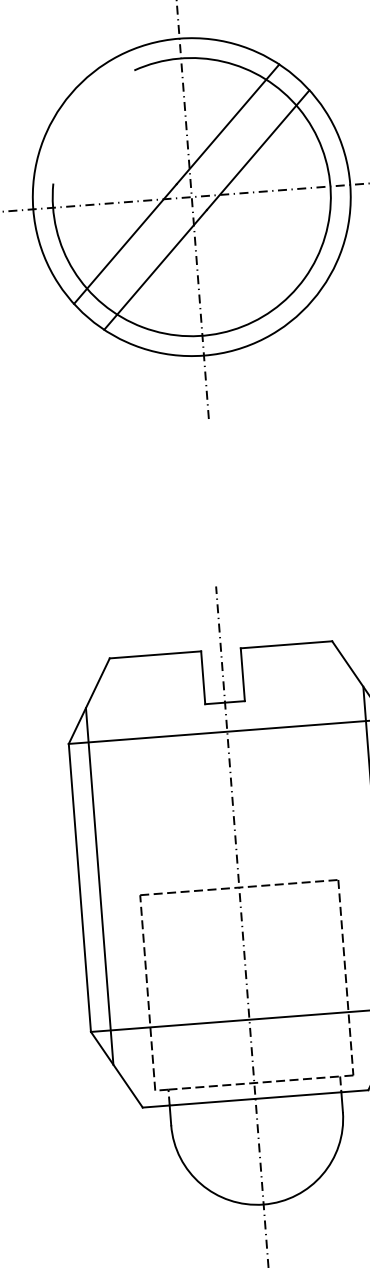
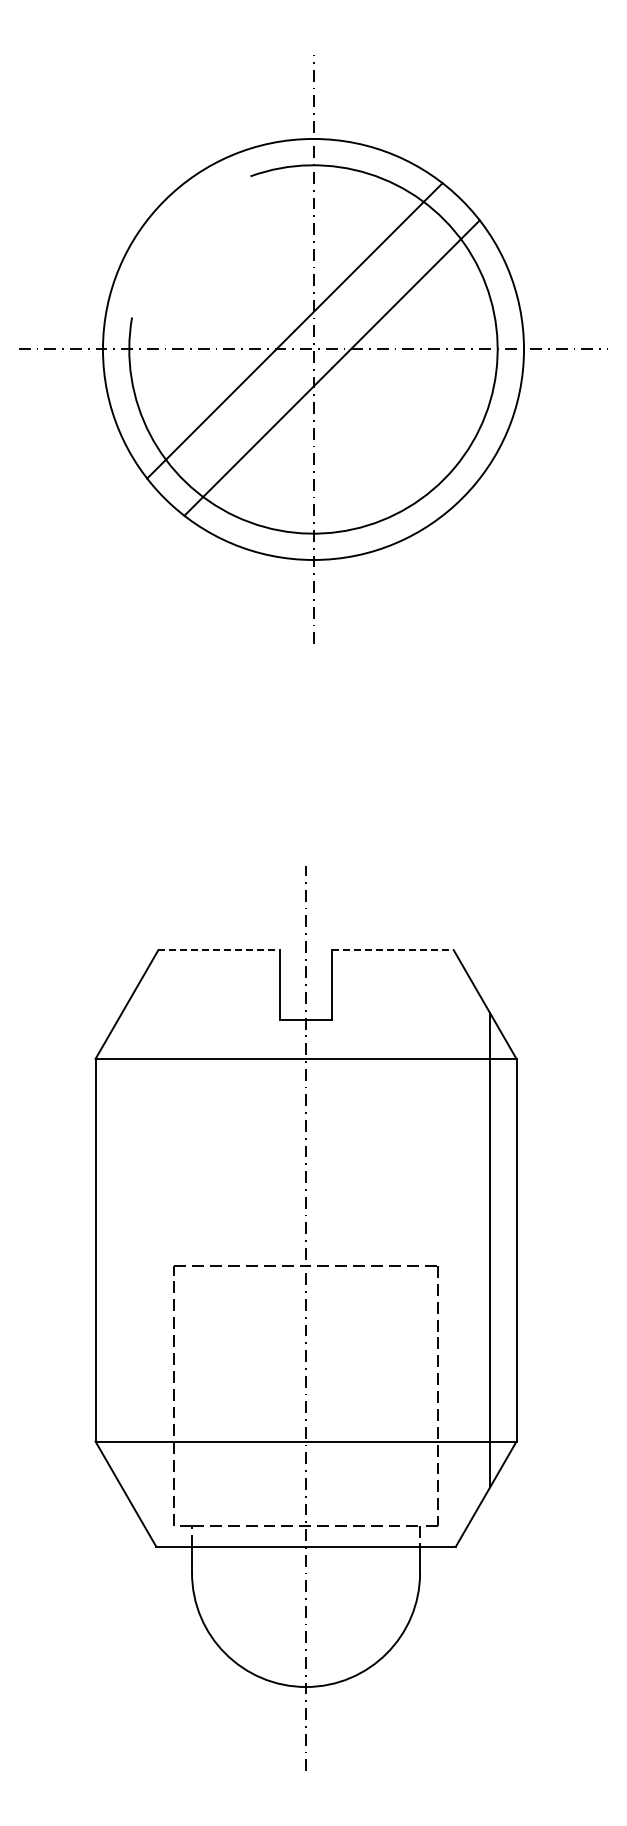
line: (286, 644) -> (393, 950), solid -> dashed
line: (155, 655) -> (219, 950), solid -> dashed
line: (99, 886) -> (121, 1250), removed

